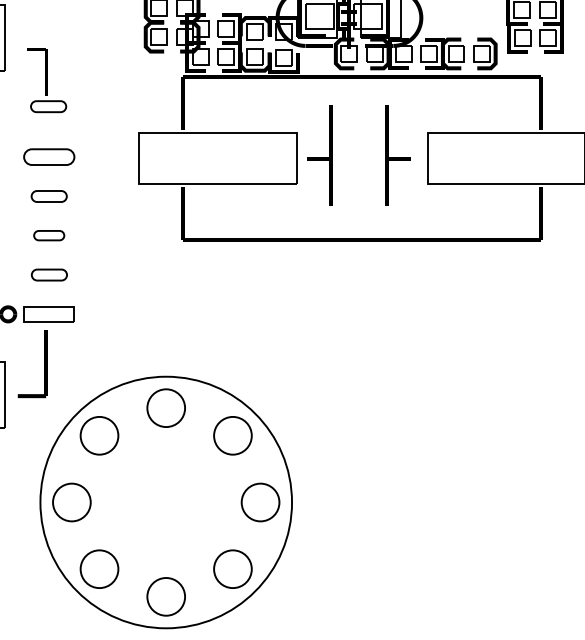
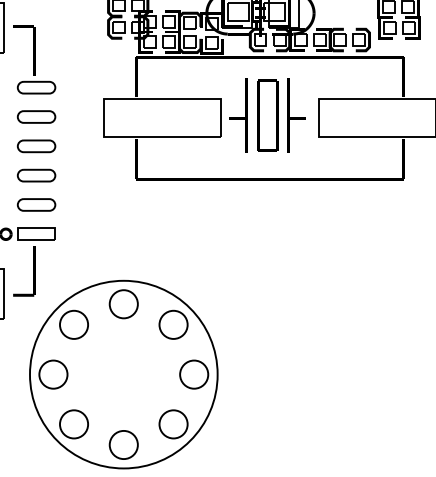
part: (46, 80) -> (34, 59), size x1.43
part: (358, 155) -> (267, 115), added
part: (49, 196) -> (36, 146), size x1.43
part: (49, 235) -> (36, 175), size x1.67
part: (49, 274) -> (36, 204), size x1.43

